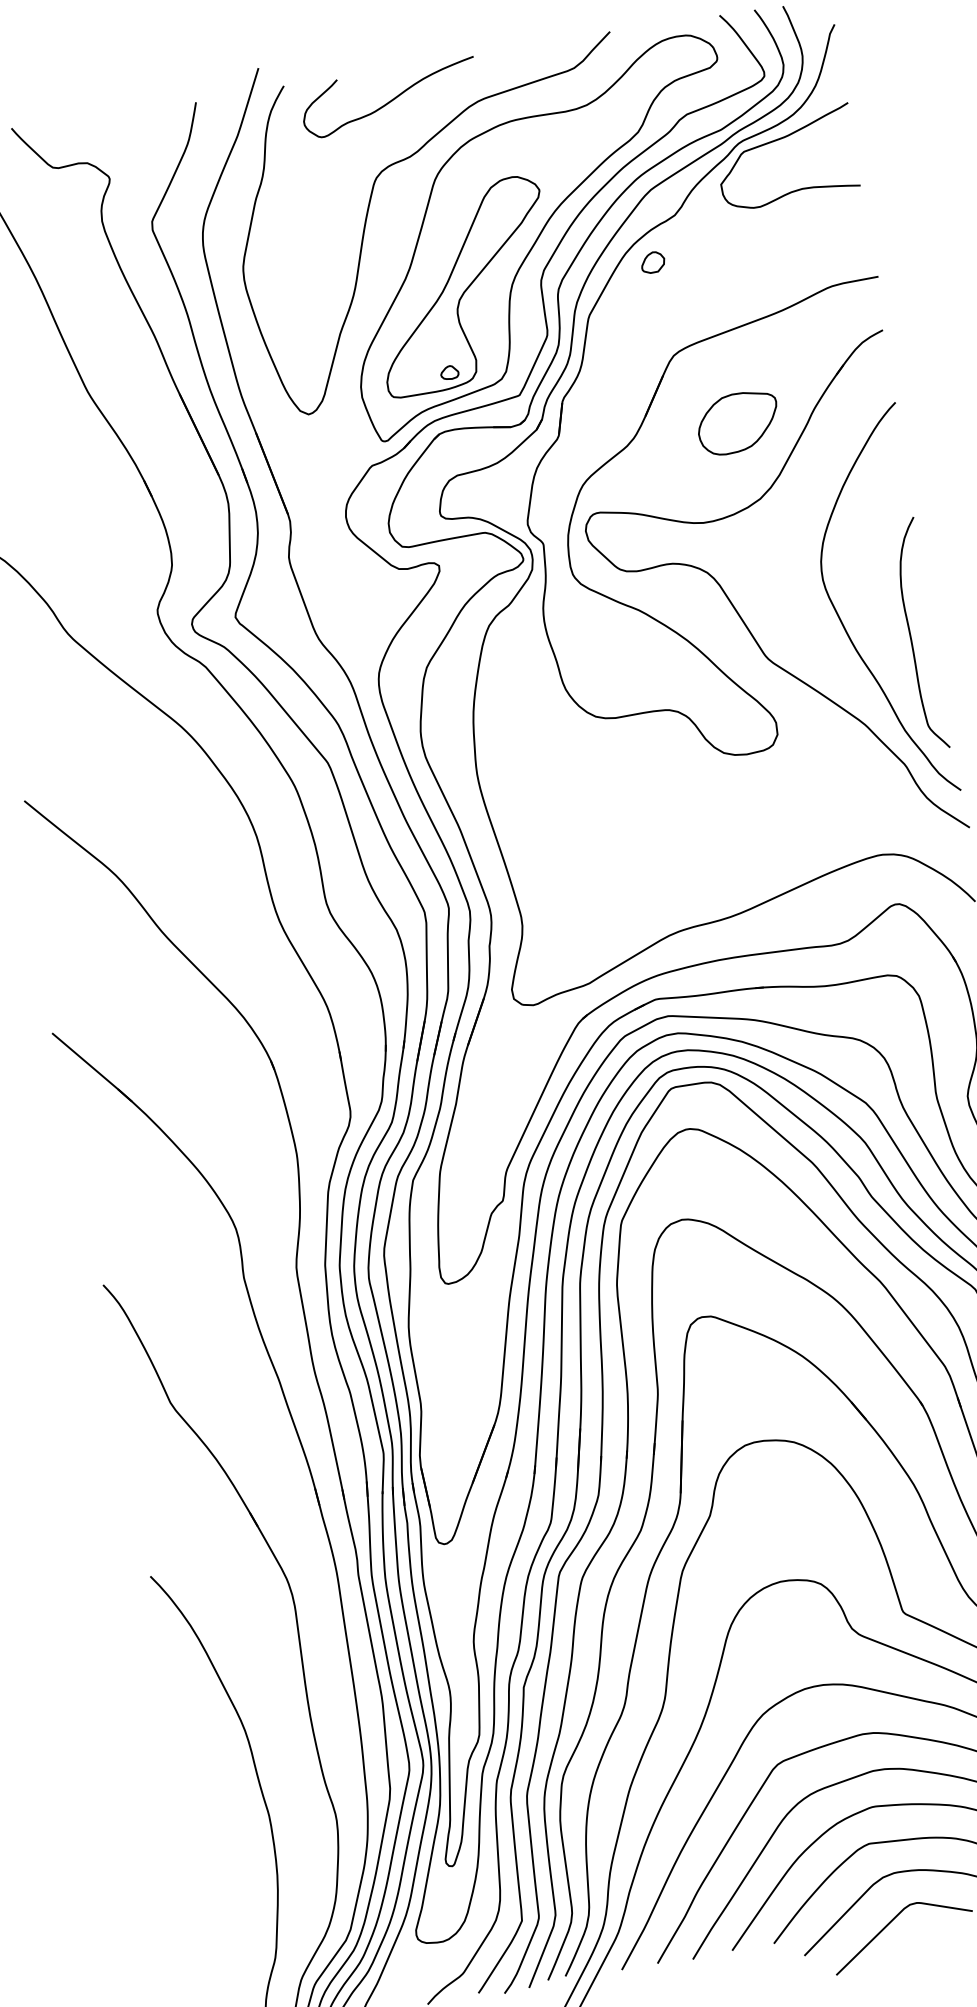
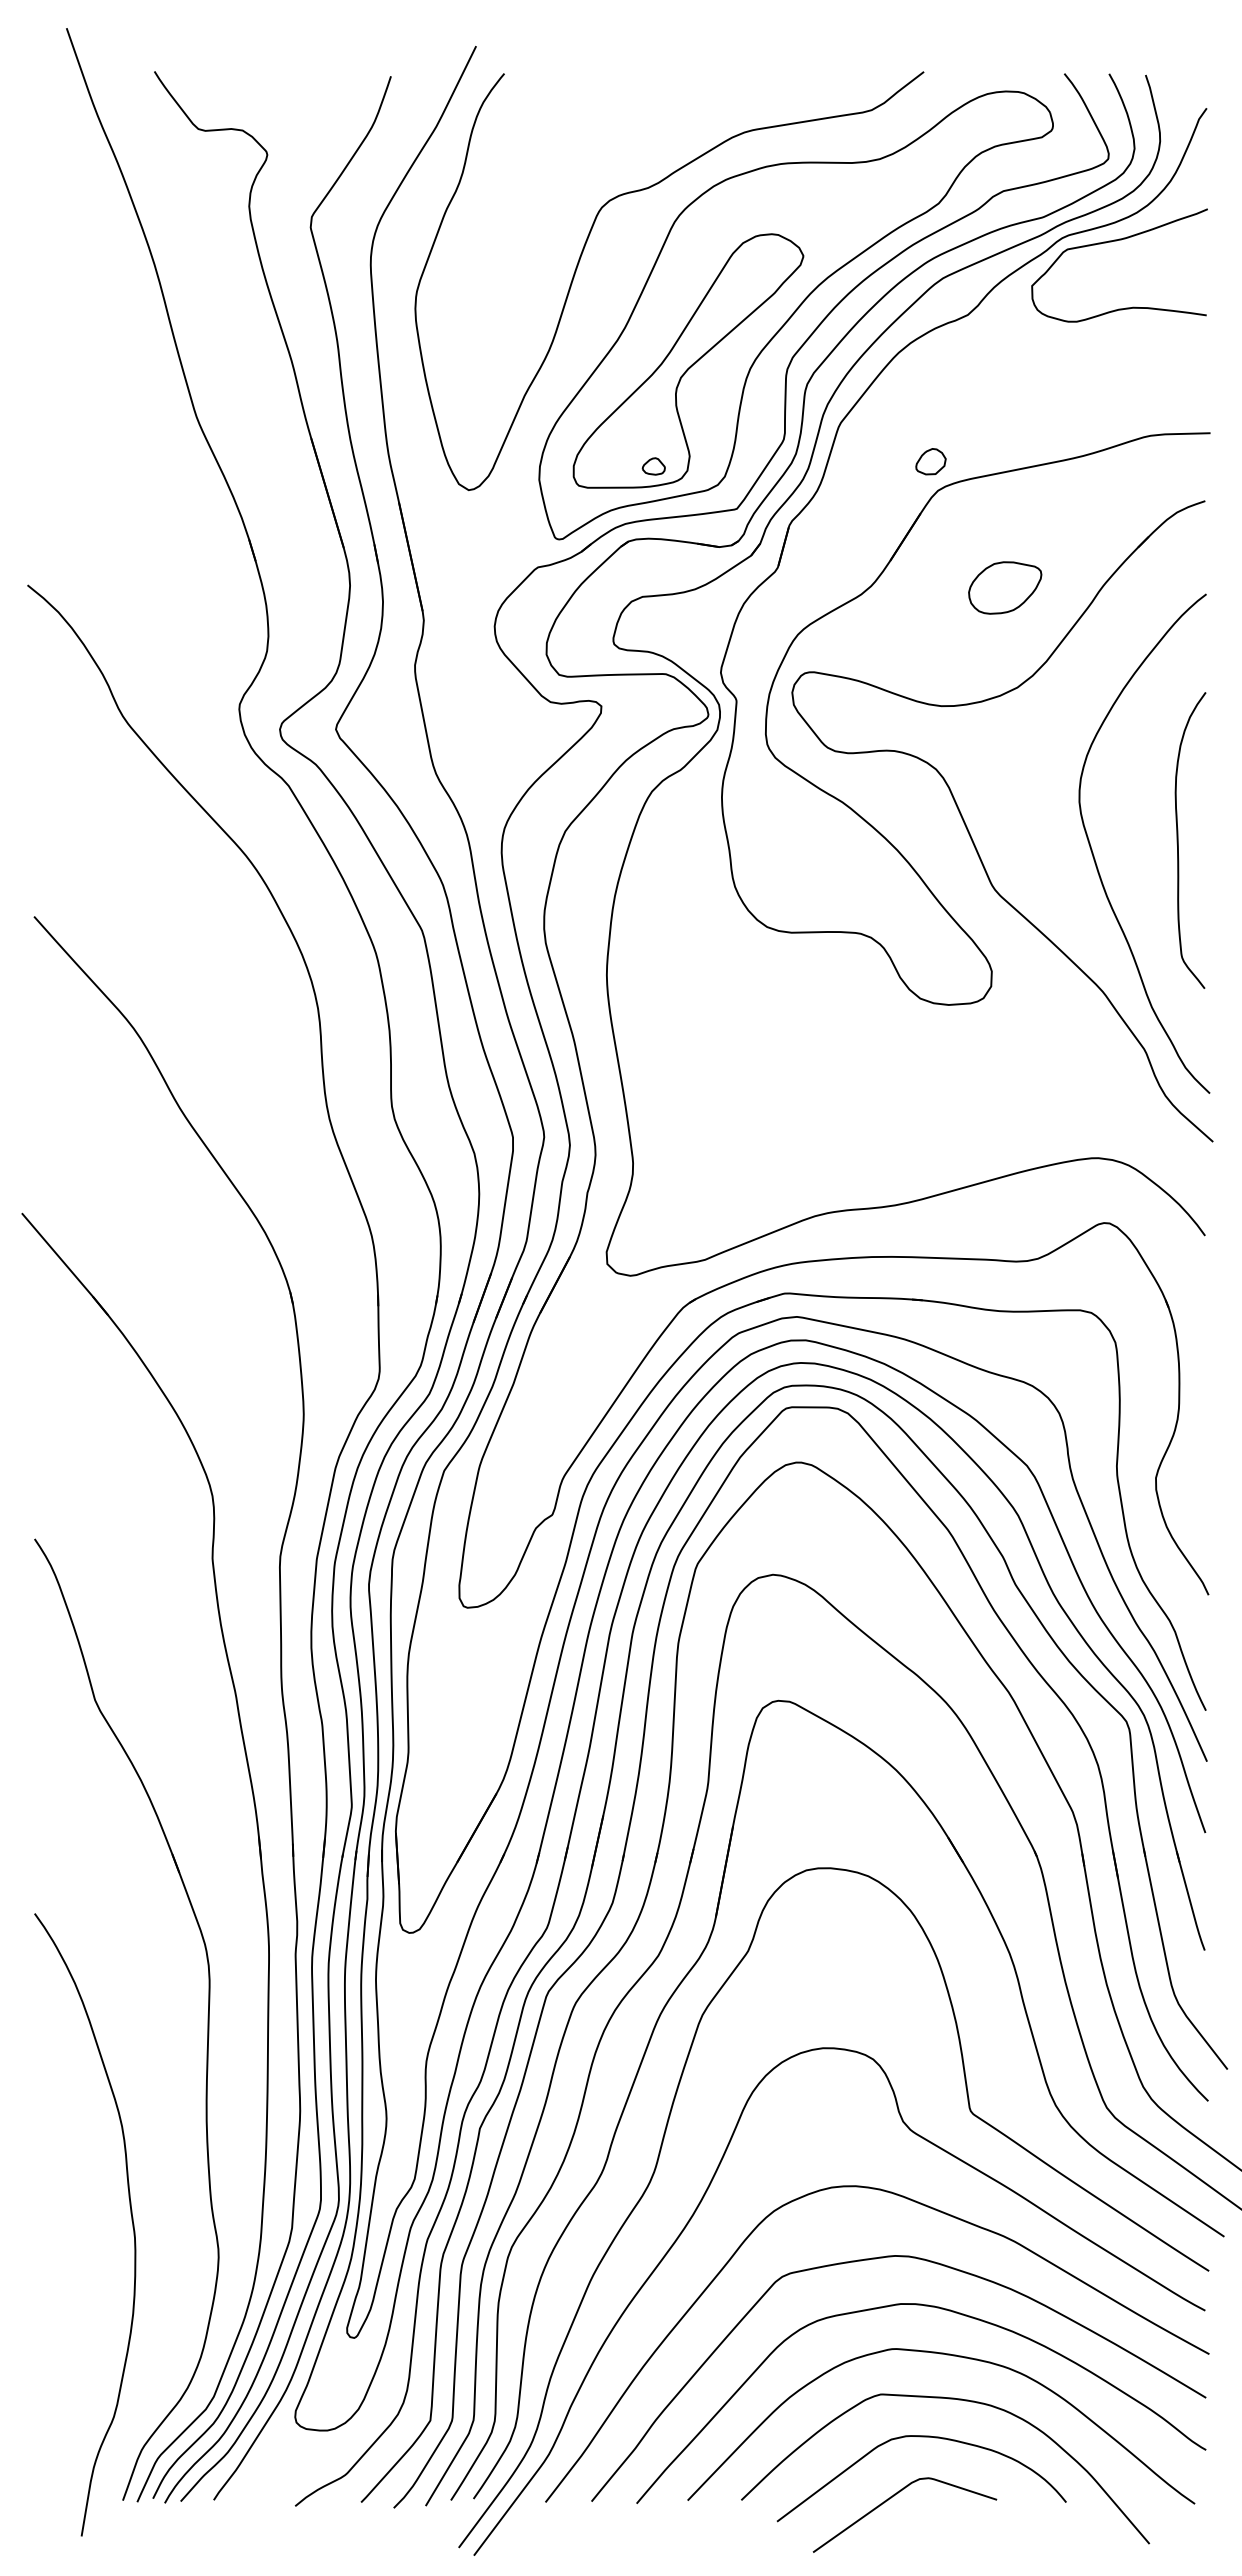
curve: (391, 99) -> (636, 112), removed
part: (652, 262) -> (930, 461), moved
part: (737, 422) -> (1004, 587), size x0.7
curve: (911, 635) -> (1178, 840), moved

